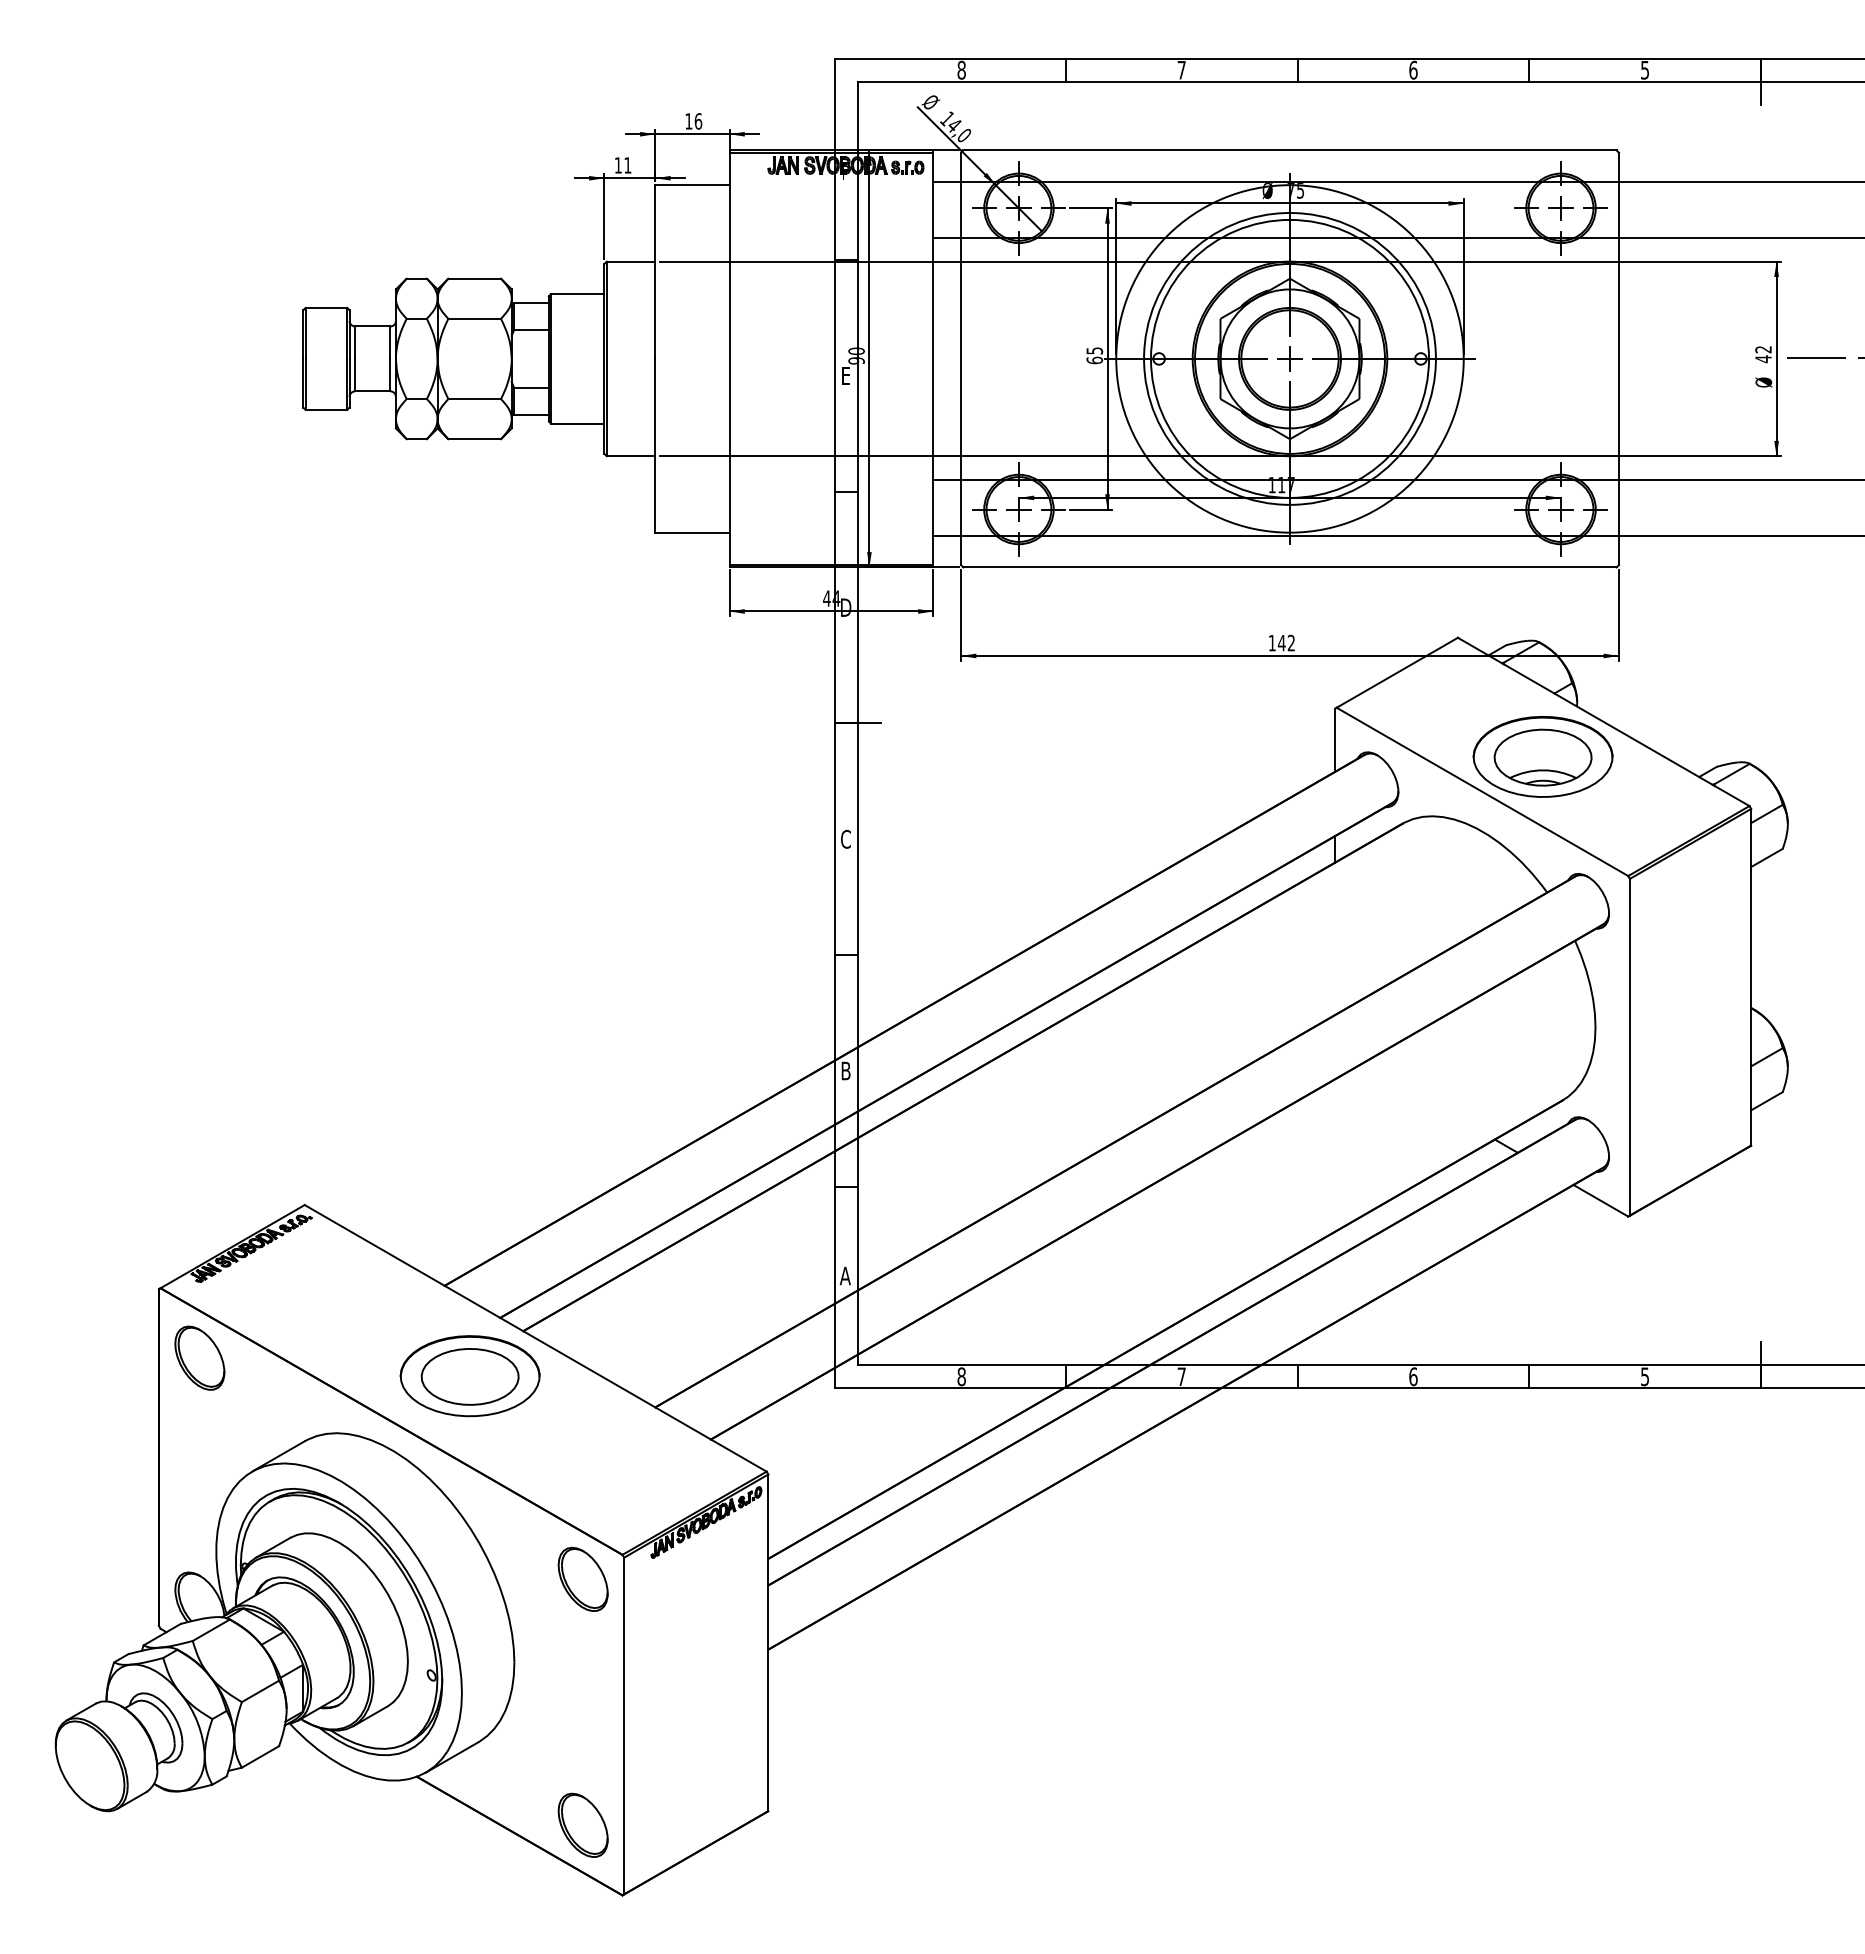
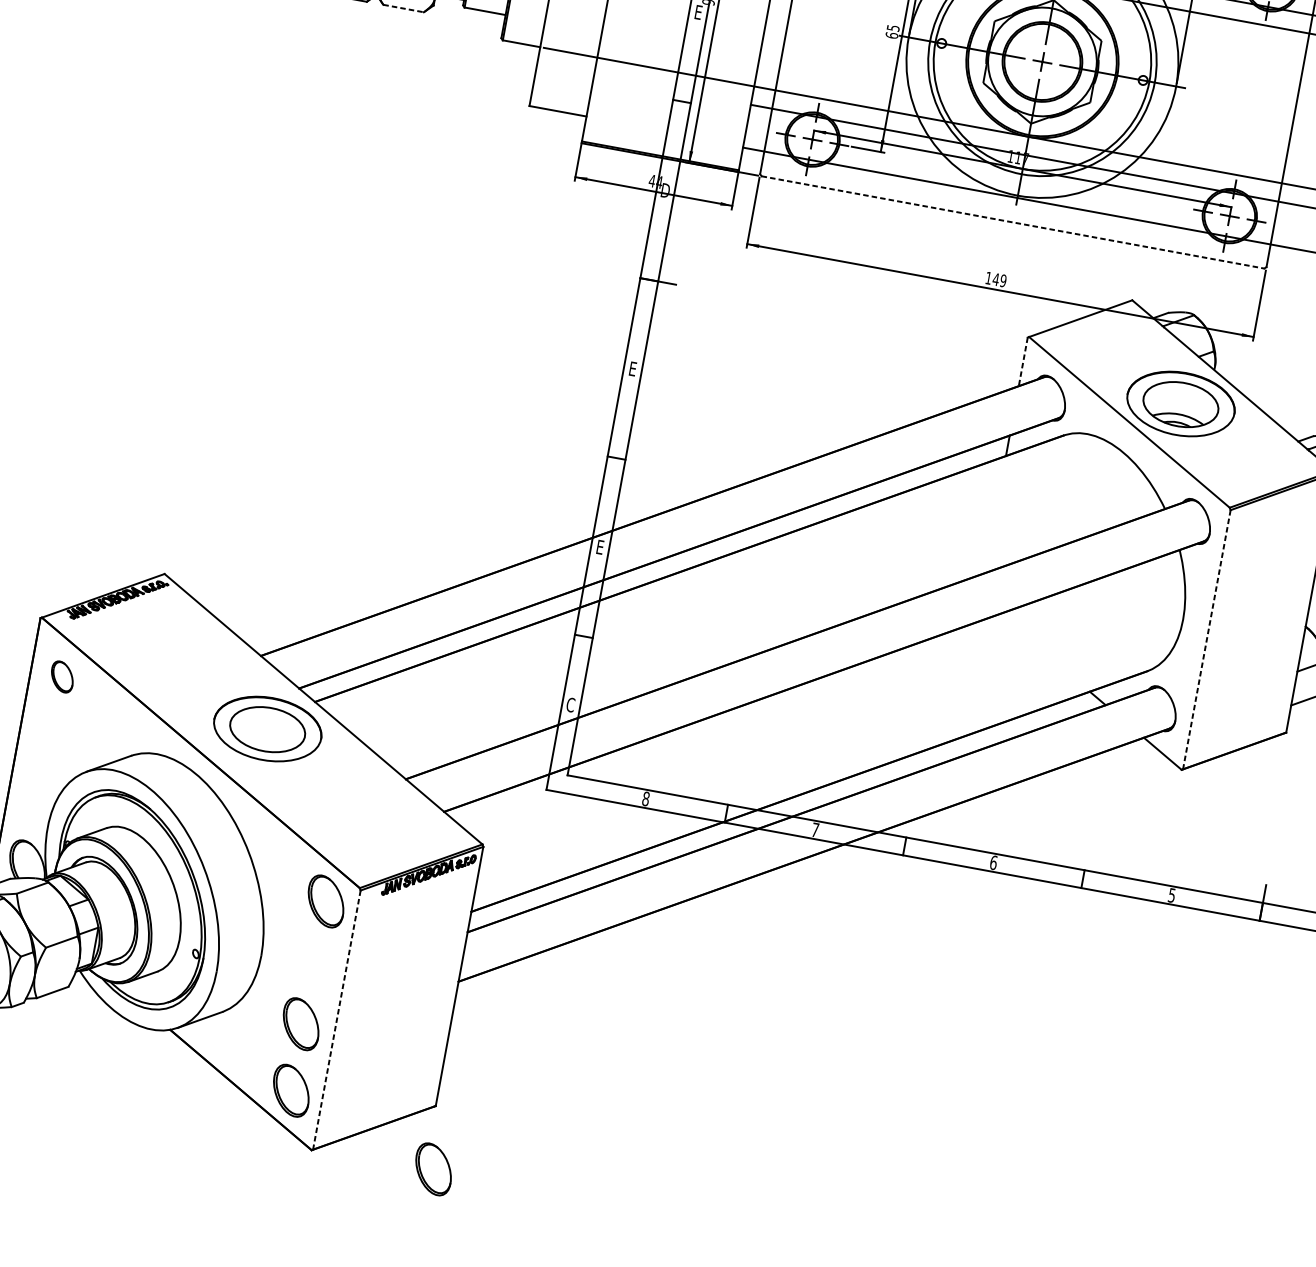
line: (475, 439) -> (404, 8), solid -> dashed
line: (1290, 567) -> (1013, 222), solid -> dashed
text: (1291, 643) -> (1003, 281), 142 -> 149
line: (1335, 740) -> (1023, 362), solid -> dashed
text: (845, 838) -> (632, 368), C -> E
line: (1629, 1047) -> (1206, 639), solid -> dashed
text: (845, 1070) -> (599, 546), B -> E
text: (844, 1275) -> (570, 704), A -> C
part: (199, 1357) -> (62, 676), size x0.6
line: (624, 1726) -> (337, 1020), solid -> dashed
part: (579, 1738) -> (300, 1023), added
part: (779, 1890) -> (433, 1168), added

